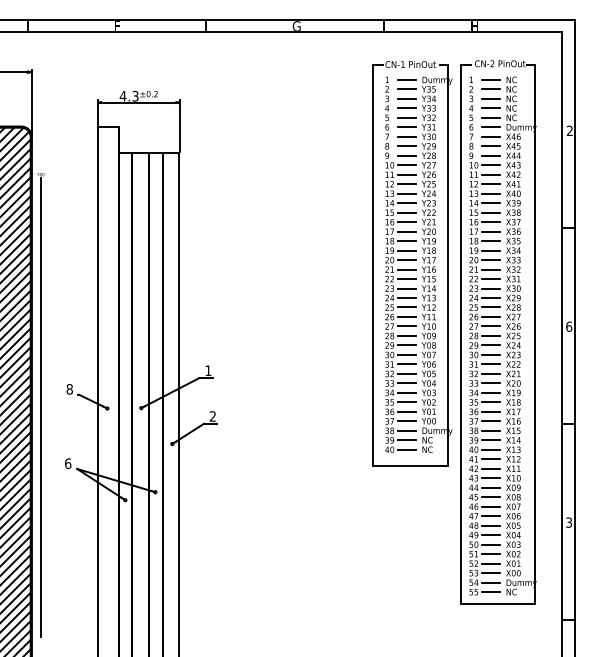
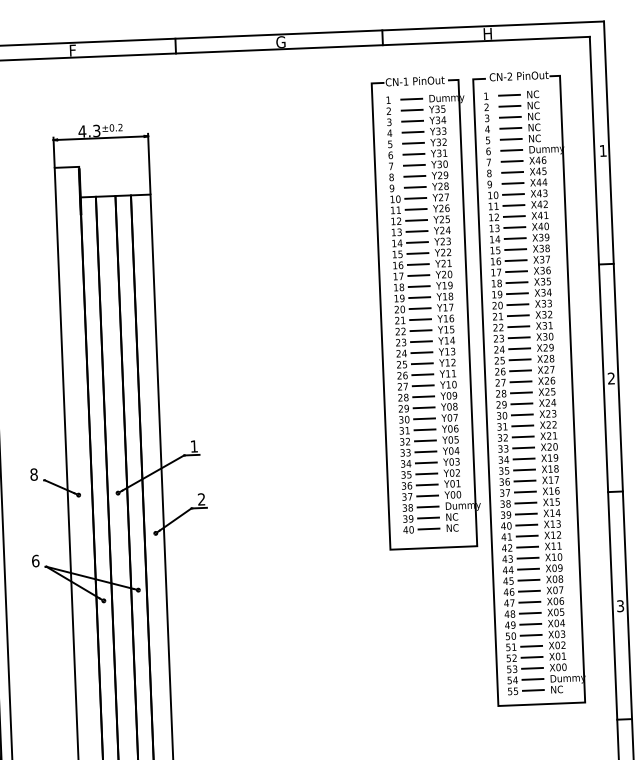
text: (569, 130) -> (602, 150), 2 -> 1
text: (569, 326) -> (611, 378), 6 -> 2

